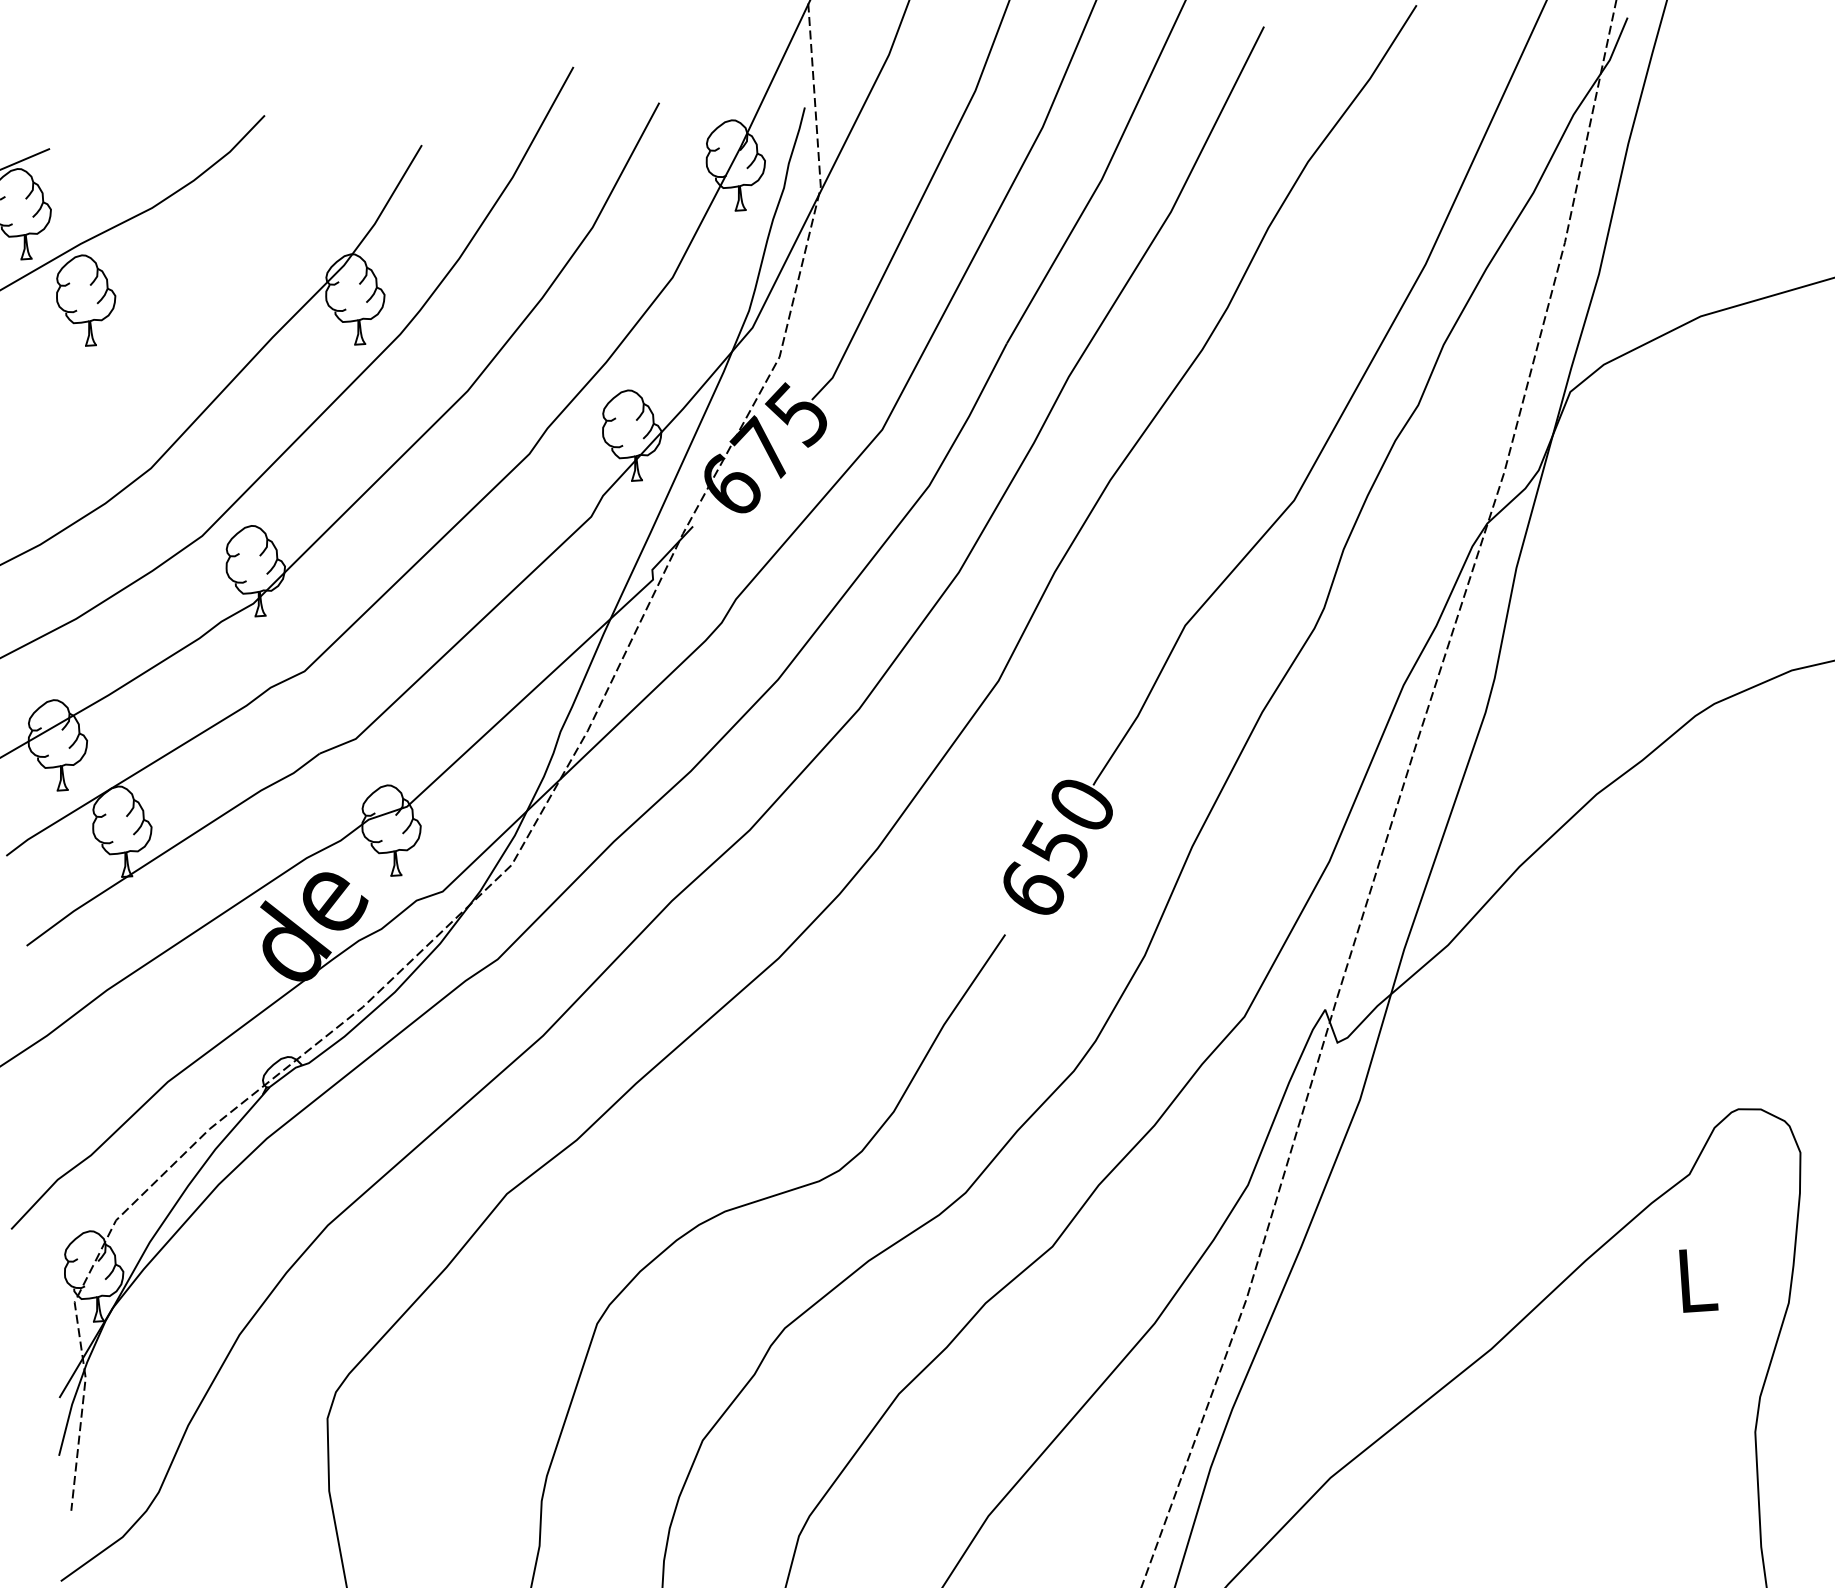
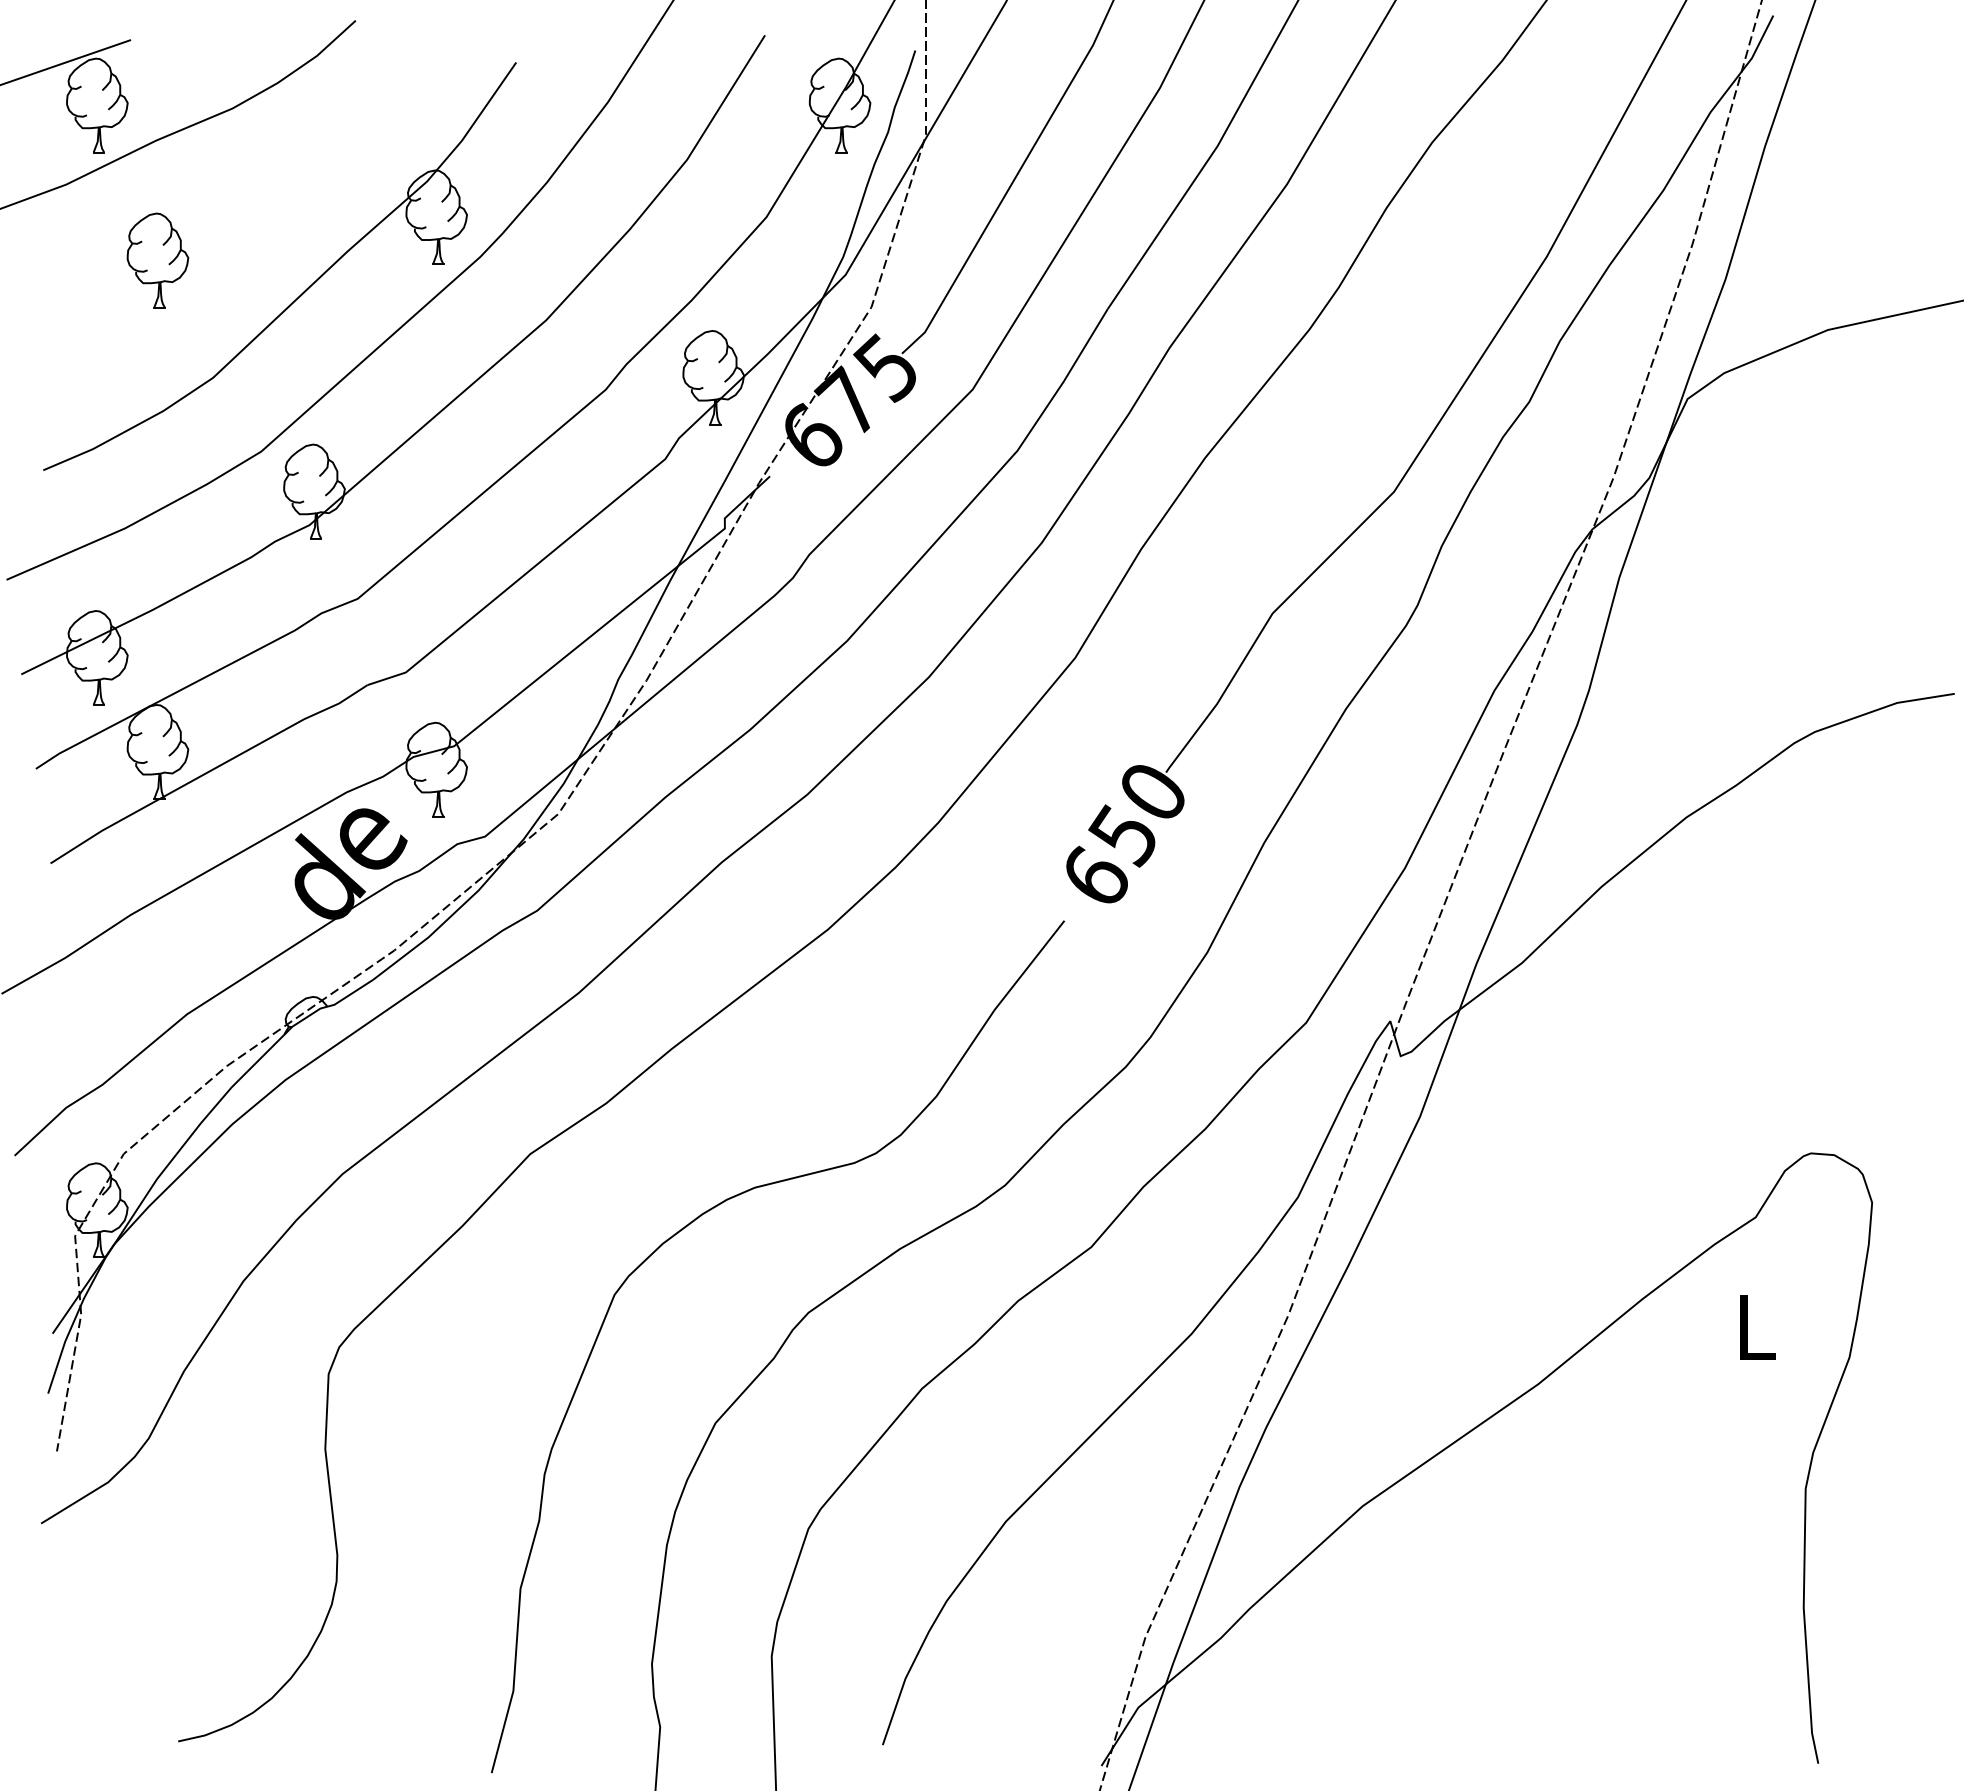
part: (85, 300) -> (157, 260), moved

